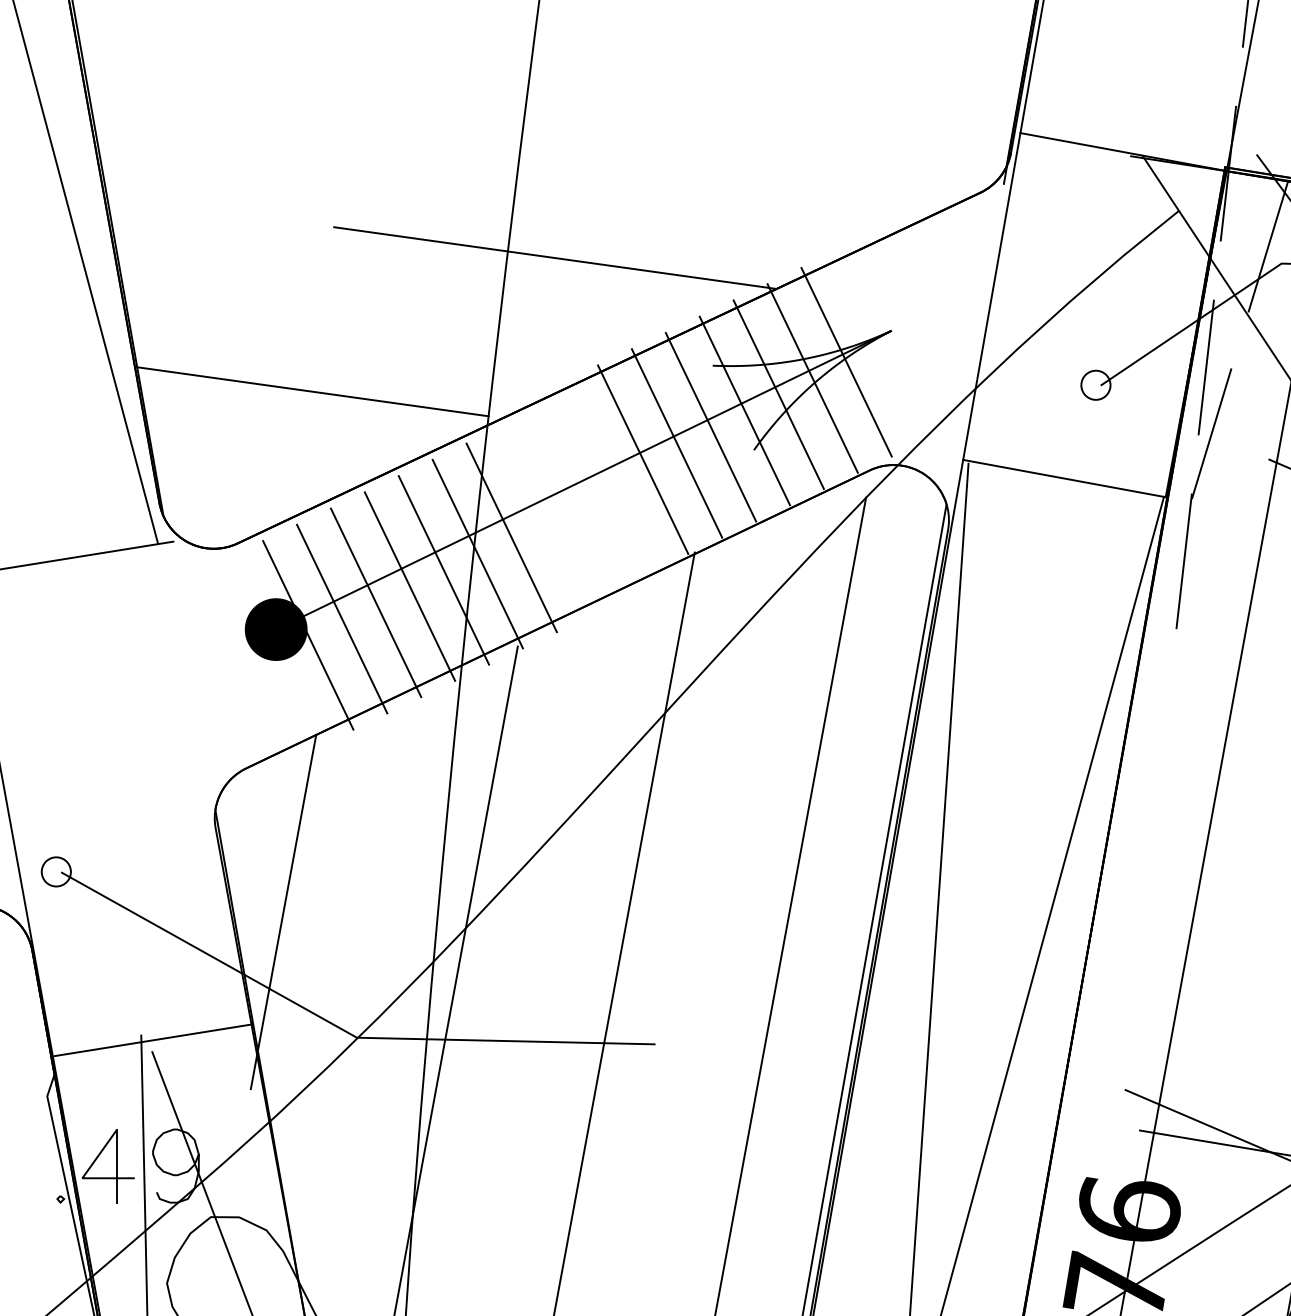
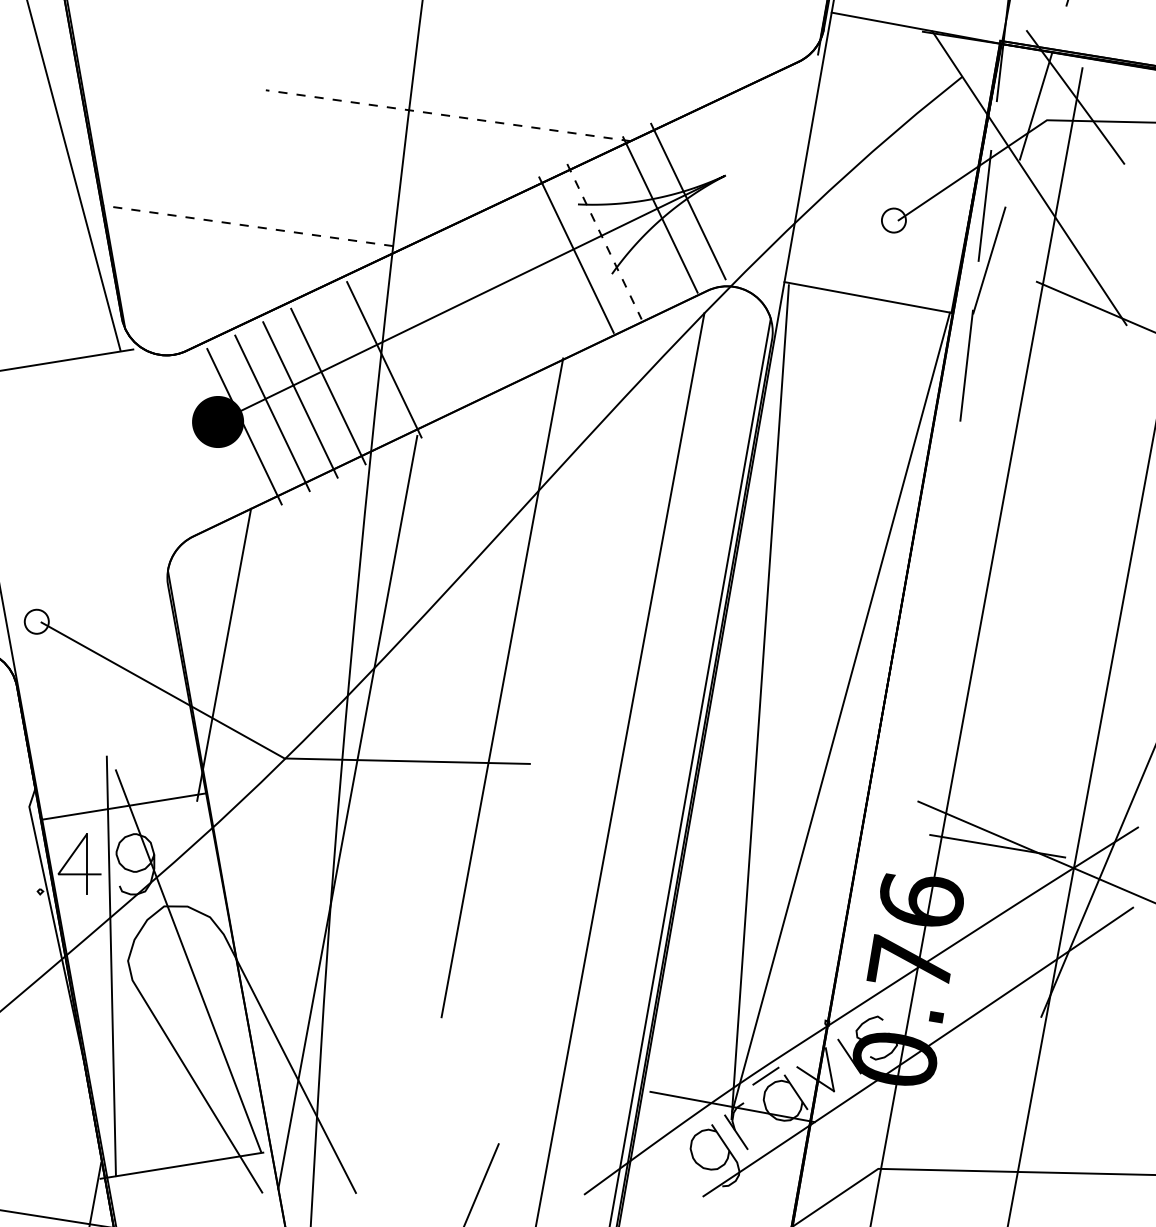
line: (554, 257) -> (447, 115), solid -> dashed
line: (311, 391) -> (247, 225), solid -> dashed
line: (778, 394) -> (632, 228), removed
line: (744, 411) -> (604, 242), solid -> dashed
line: (676, 443) -> (548, 268), removed
line: (643, 459) -> (520, 281), removed
line: (512, 538) -> (412, 346), removed
line: (444, 569) -> (356, 372), removed
line: (152, 1040) -> (123, 806), moved

